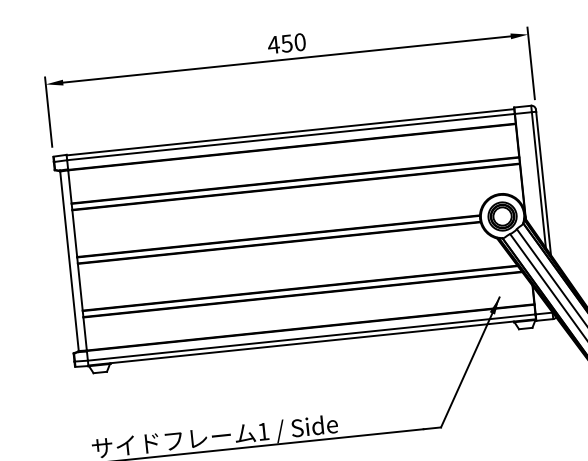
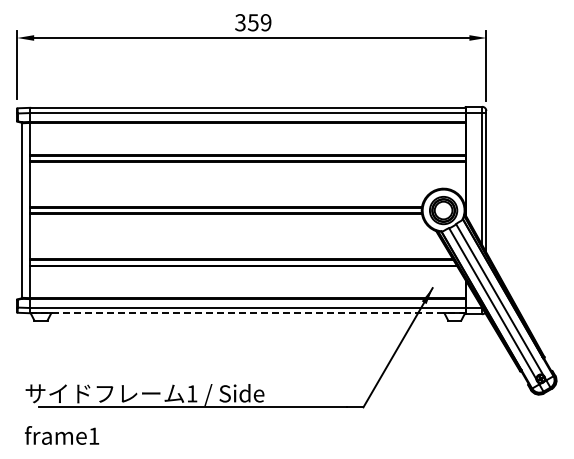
text: (286, 43) -> (252, 22), 450 -> 359
line: (311, 342) -> (247, 312), solid -> dashed

